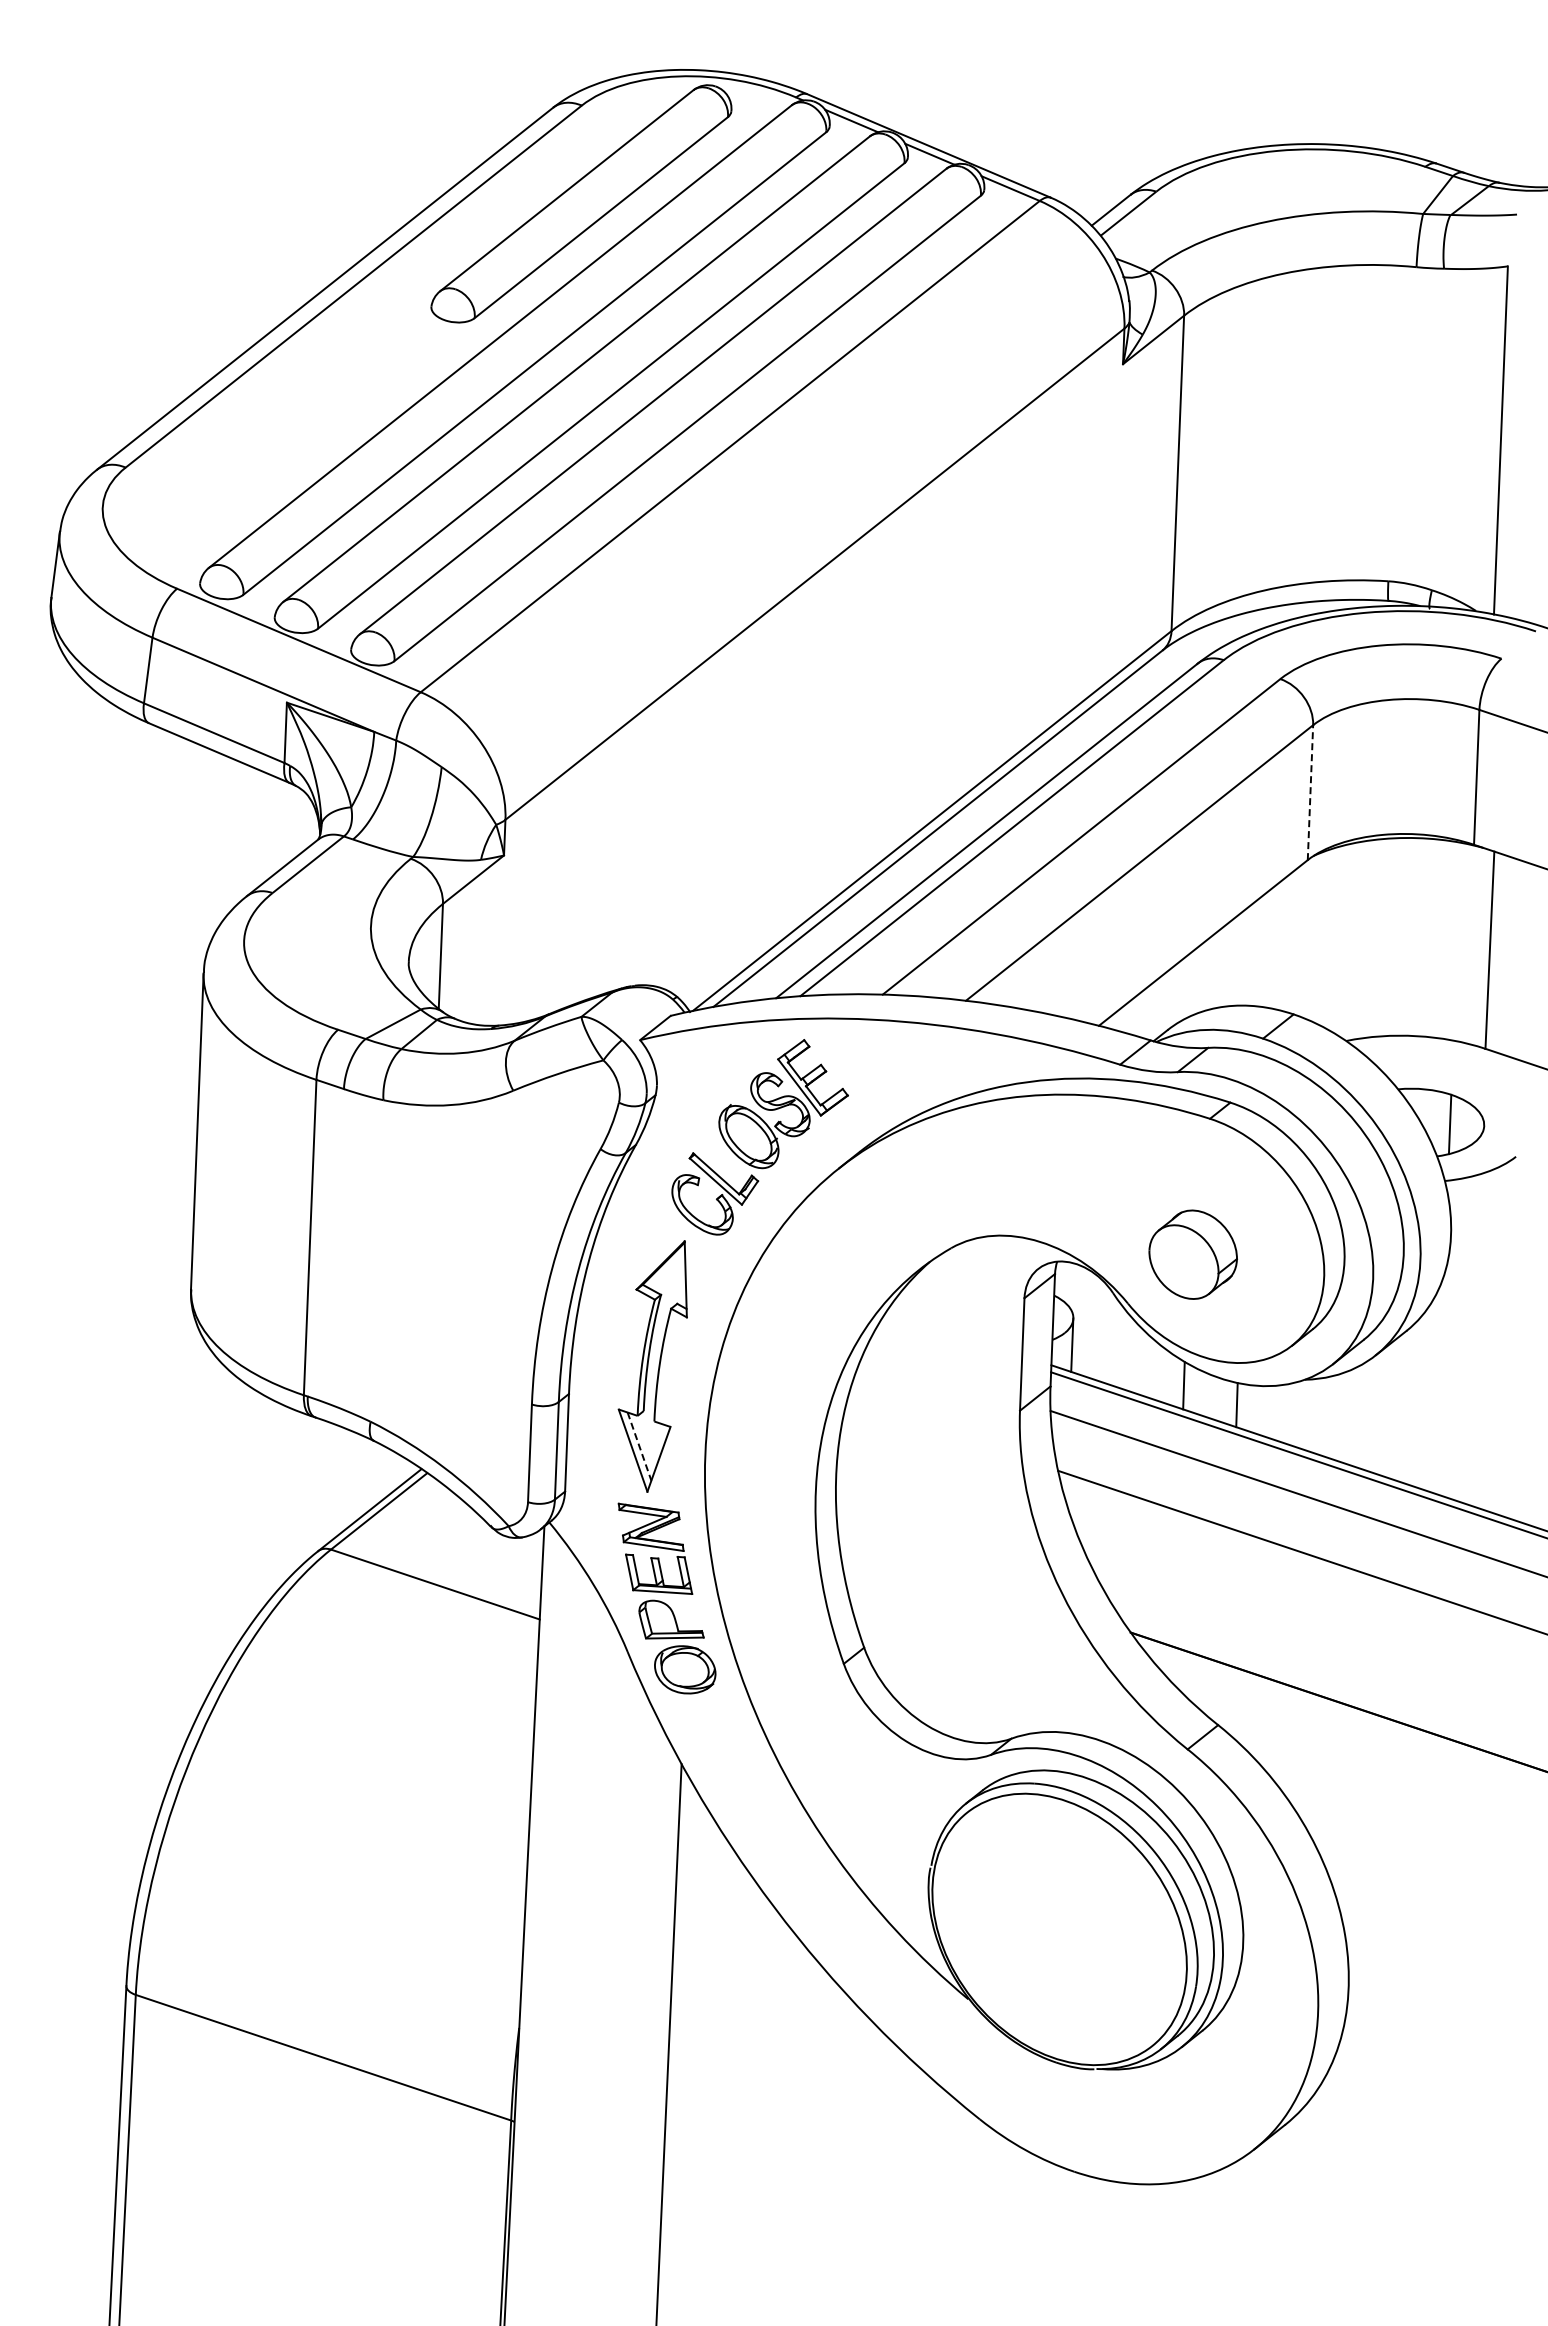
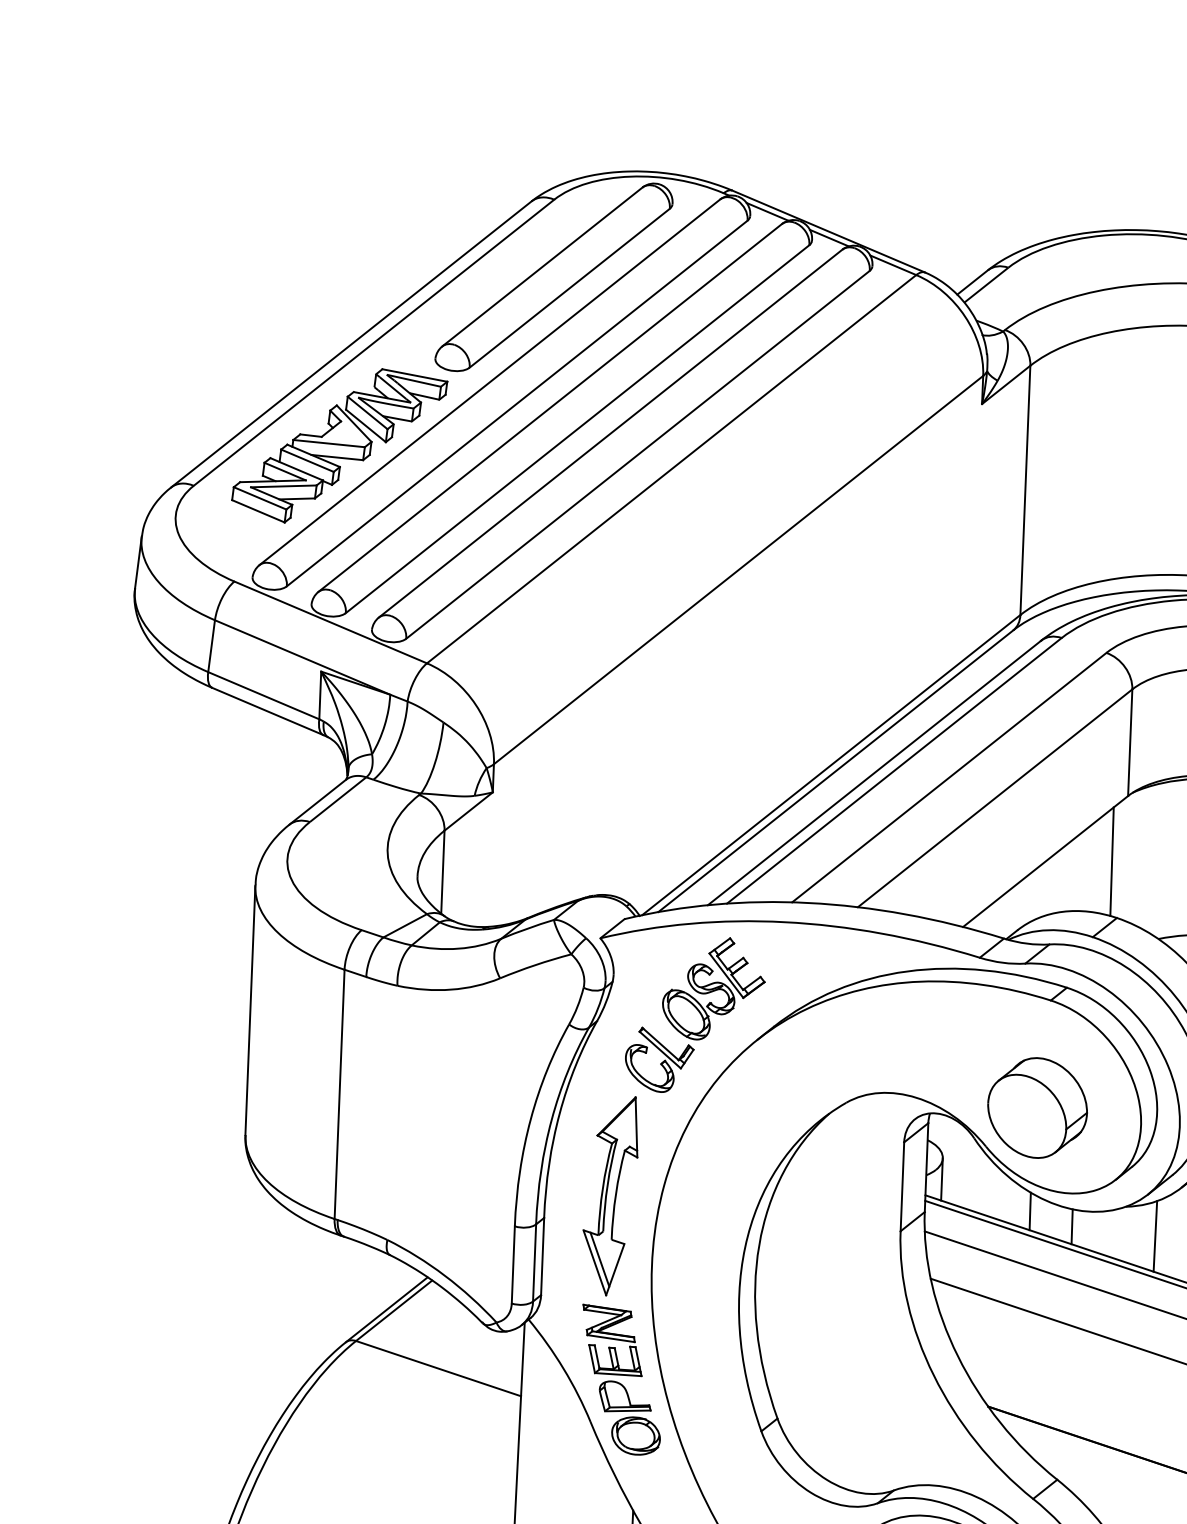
part: (310, 417) -> (339, 446), added
line: (1310, 792) -> (1130, 742), dashed -> solid
line: (1287, 942) -> (1112, 861), added
part: (1192, 1254) -> (1036, 1107), size x1.43
line: (1342, 1416) -> (1155, 1235), added
line: (639, 1447) -> (599, 1260), dashed -> solid

